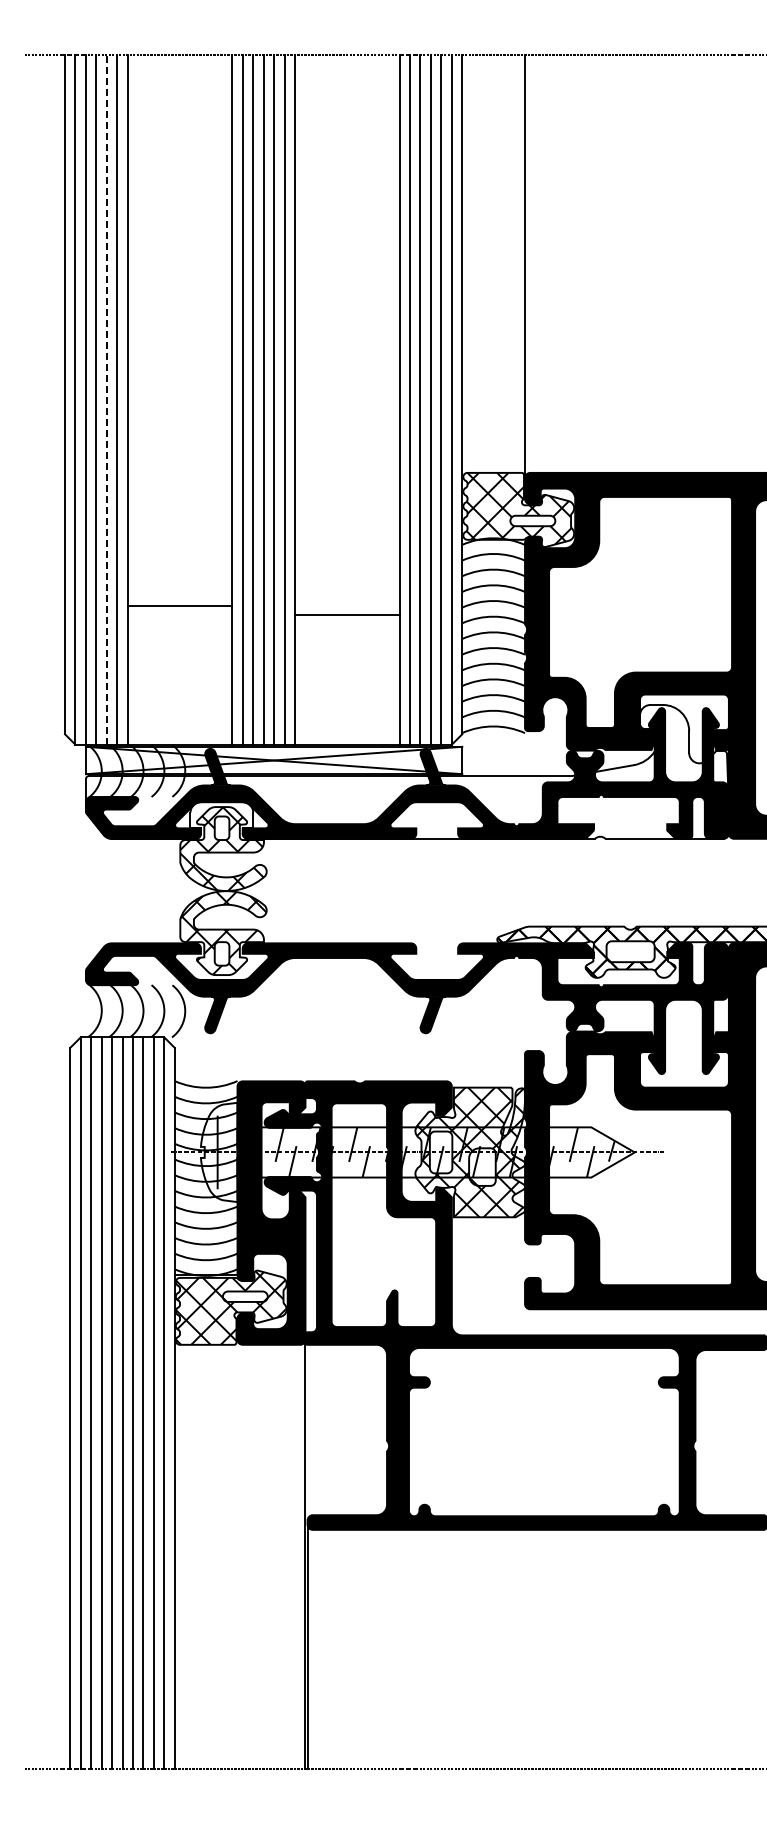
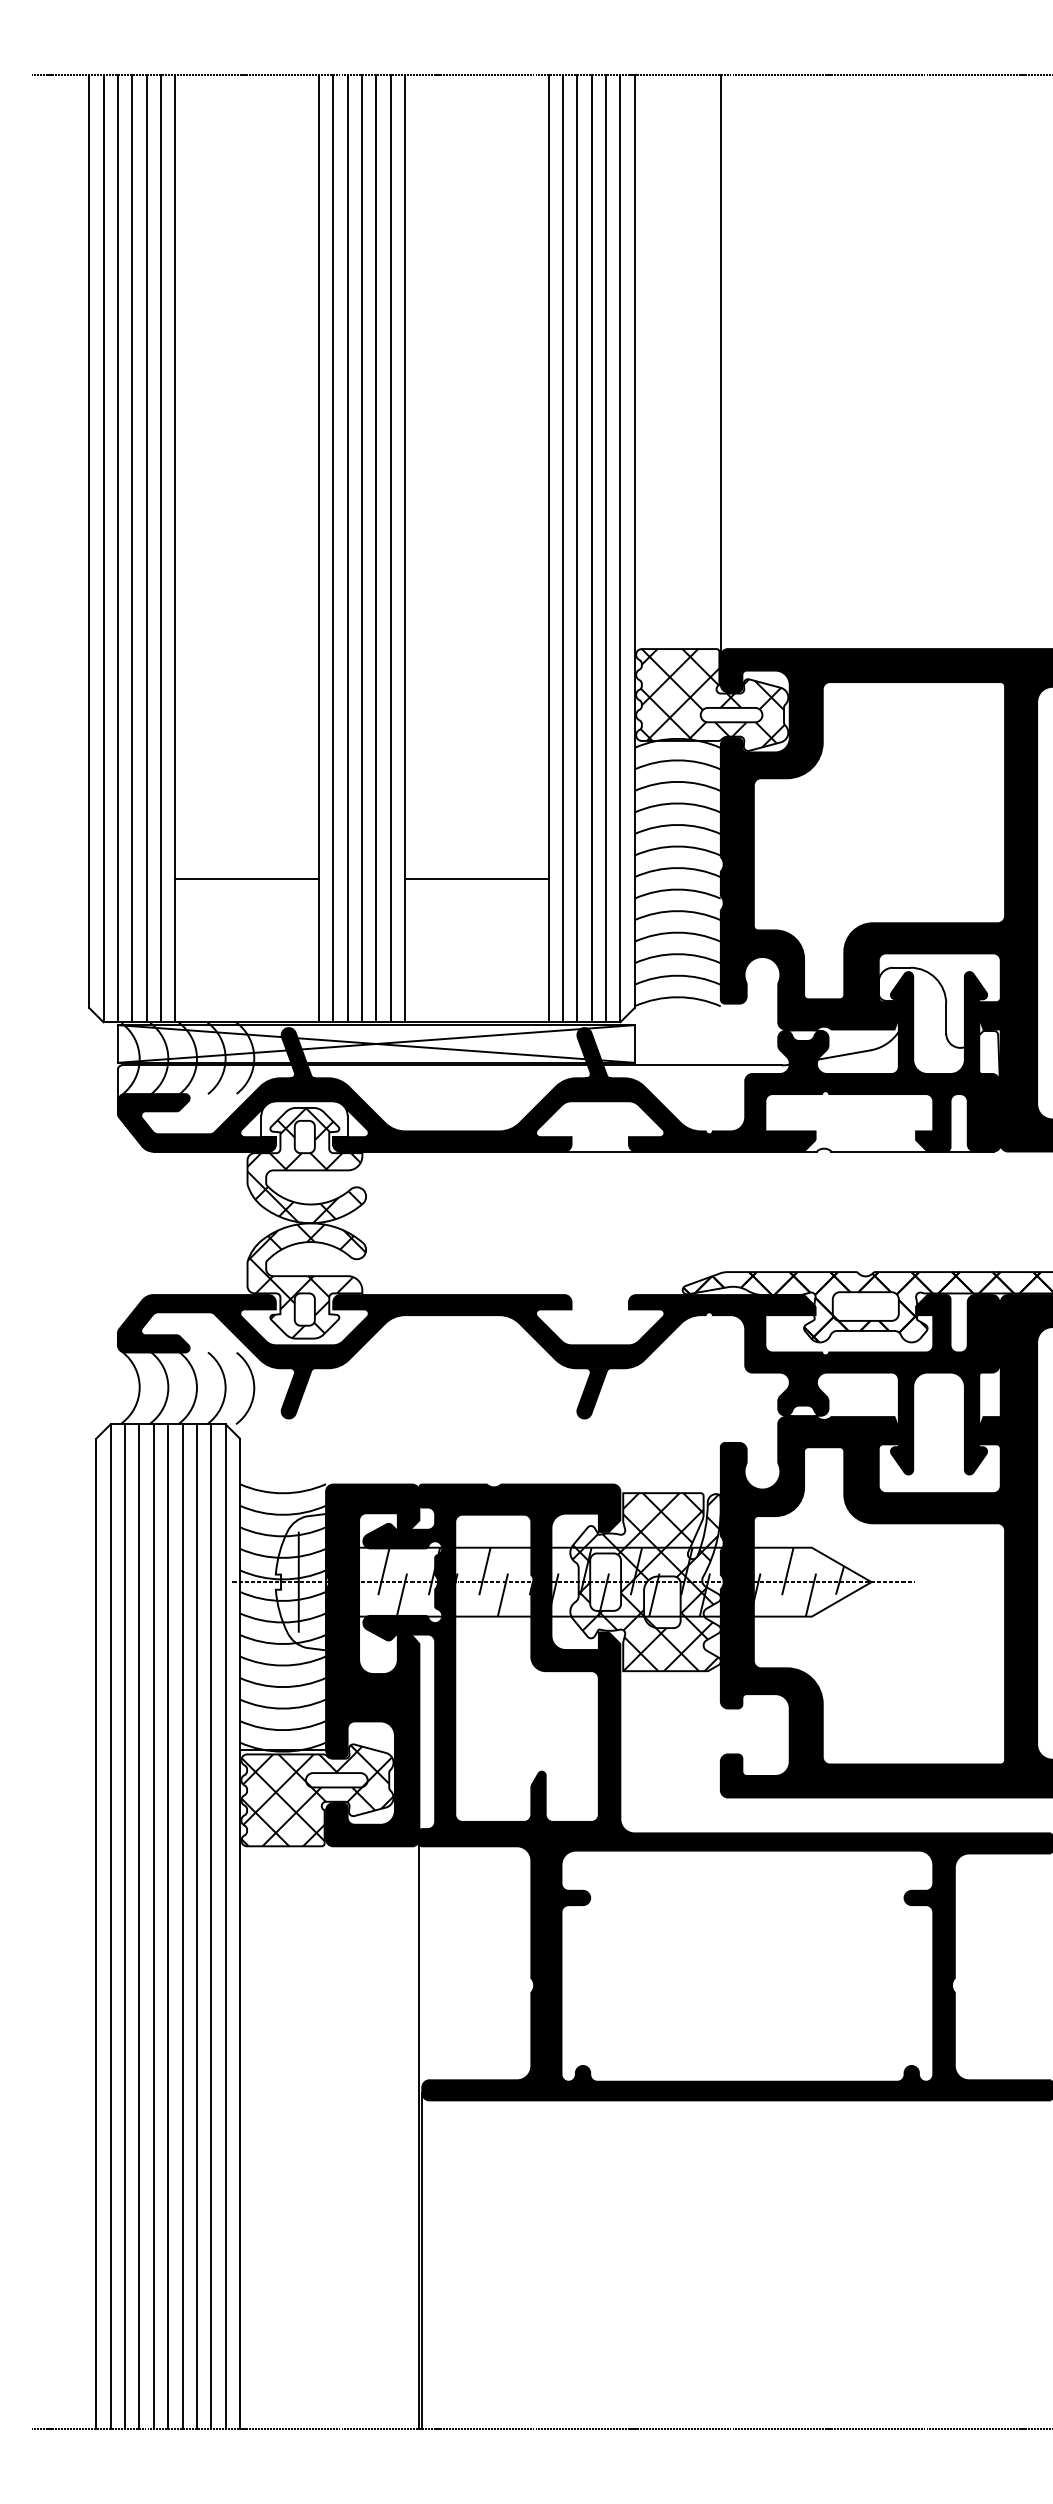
line: (106, 399) -> (146, 548), dashed -> solid
line: (179, 606) -> (246, 879), moved
line: (347, 615) -> (477, 879), moved

